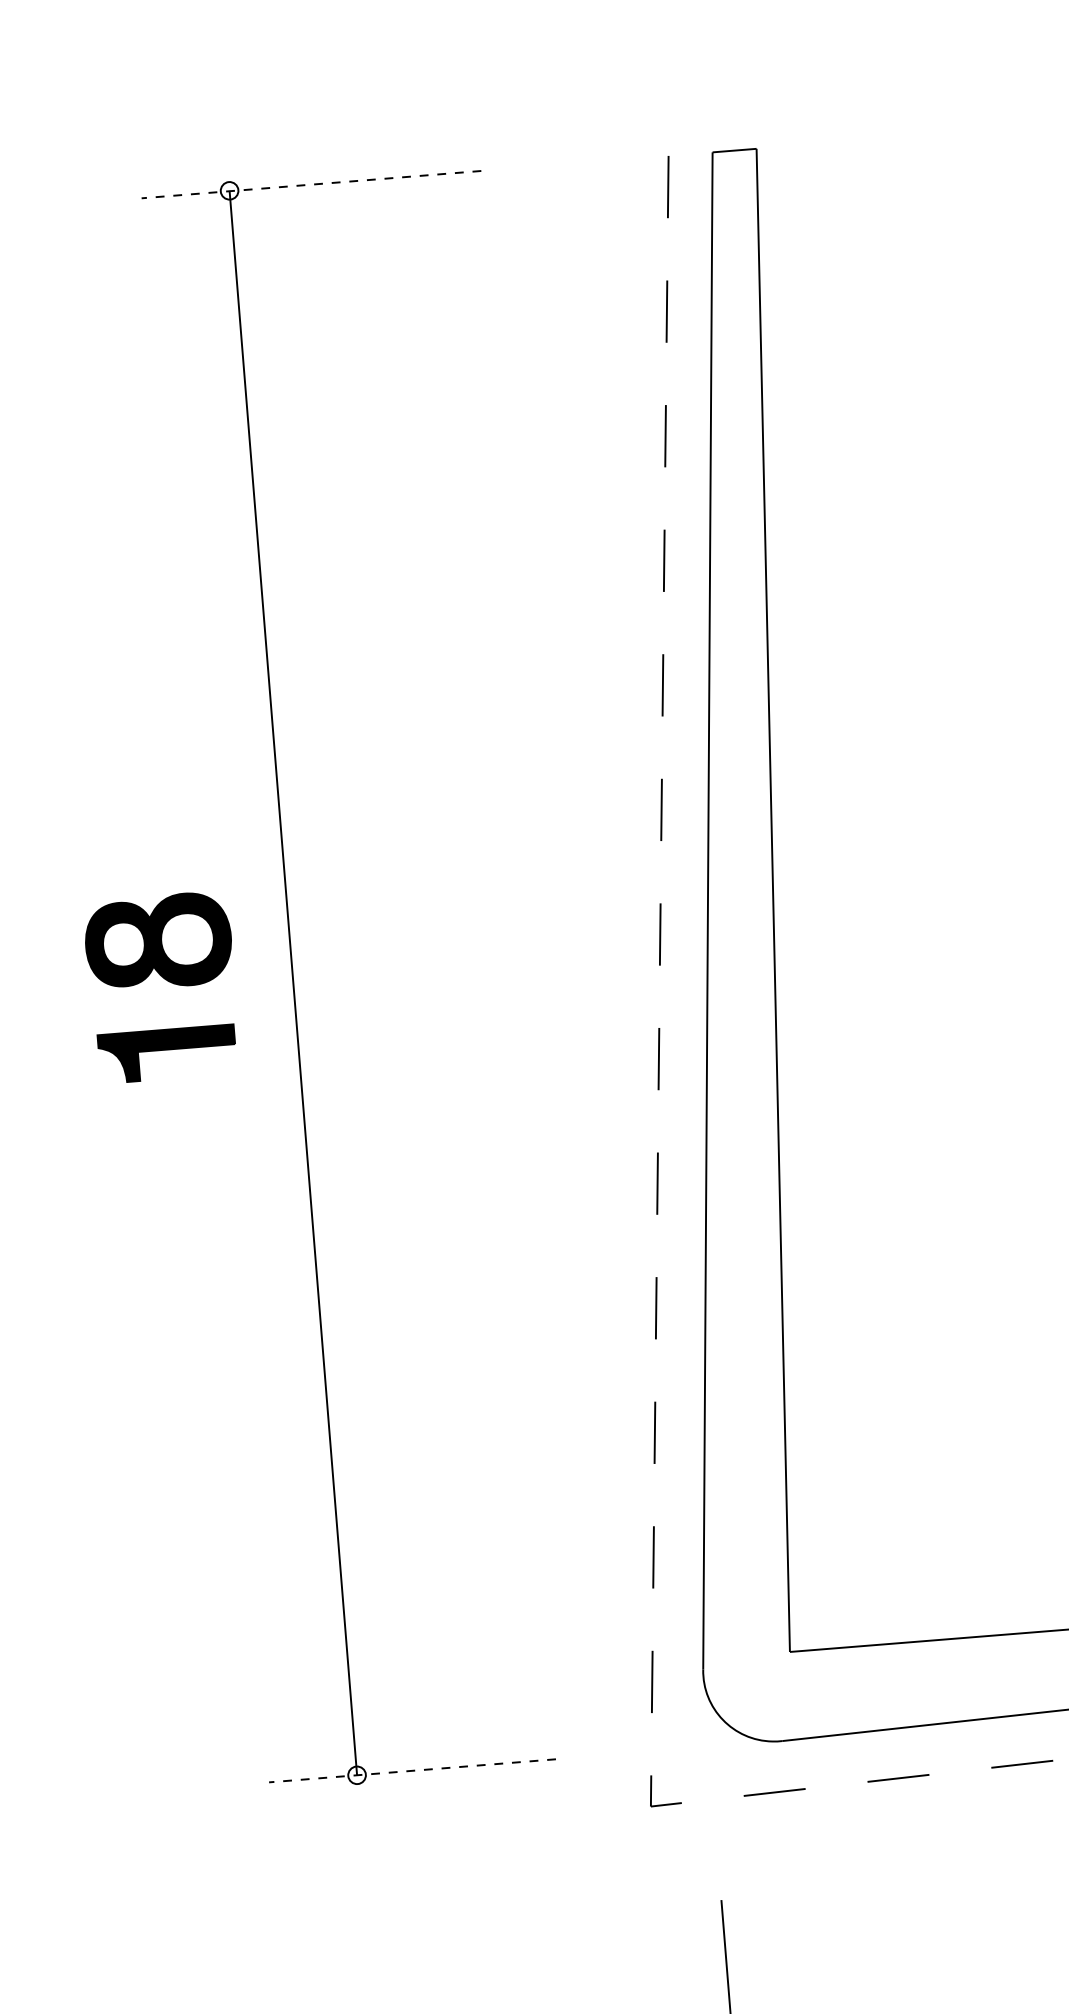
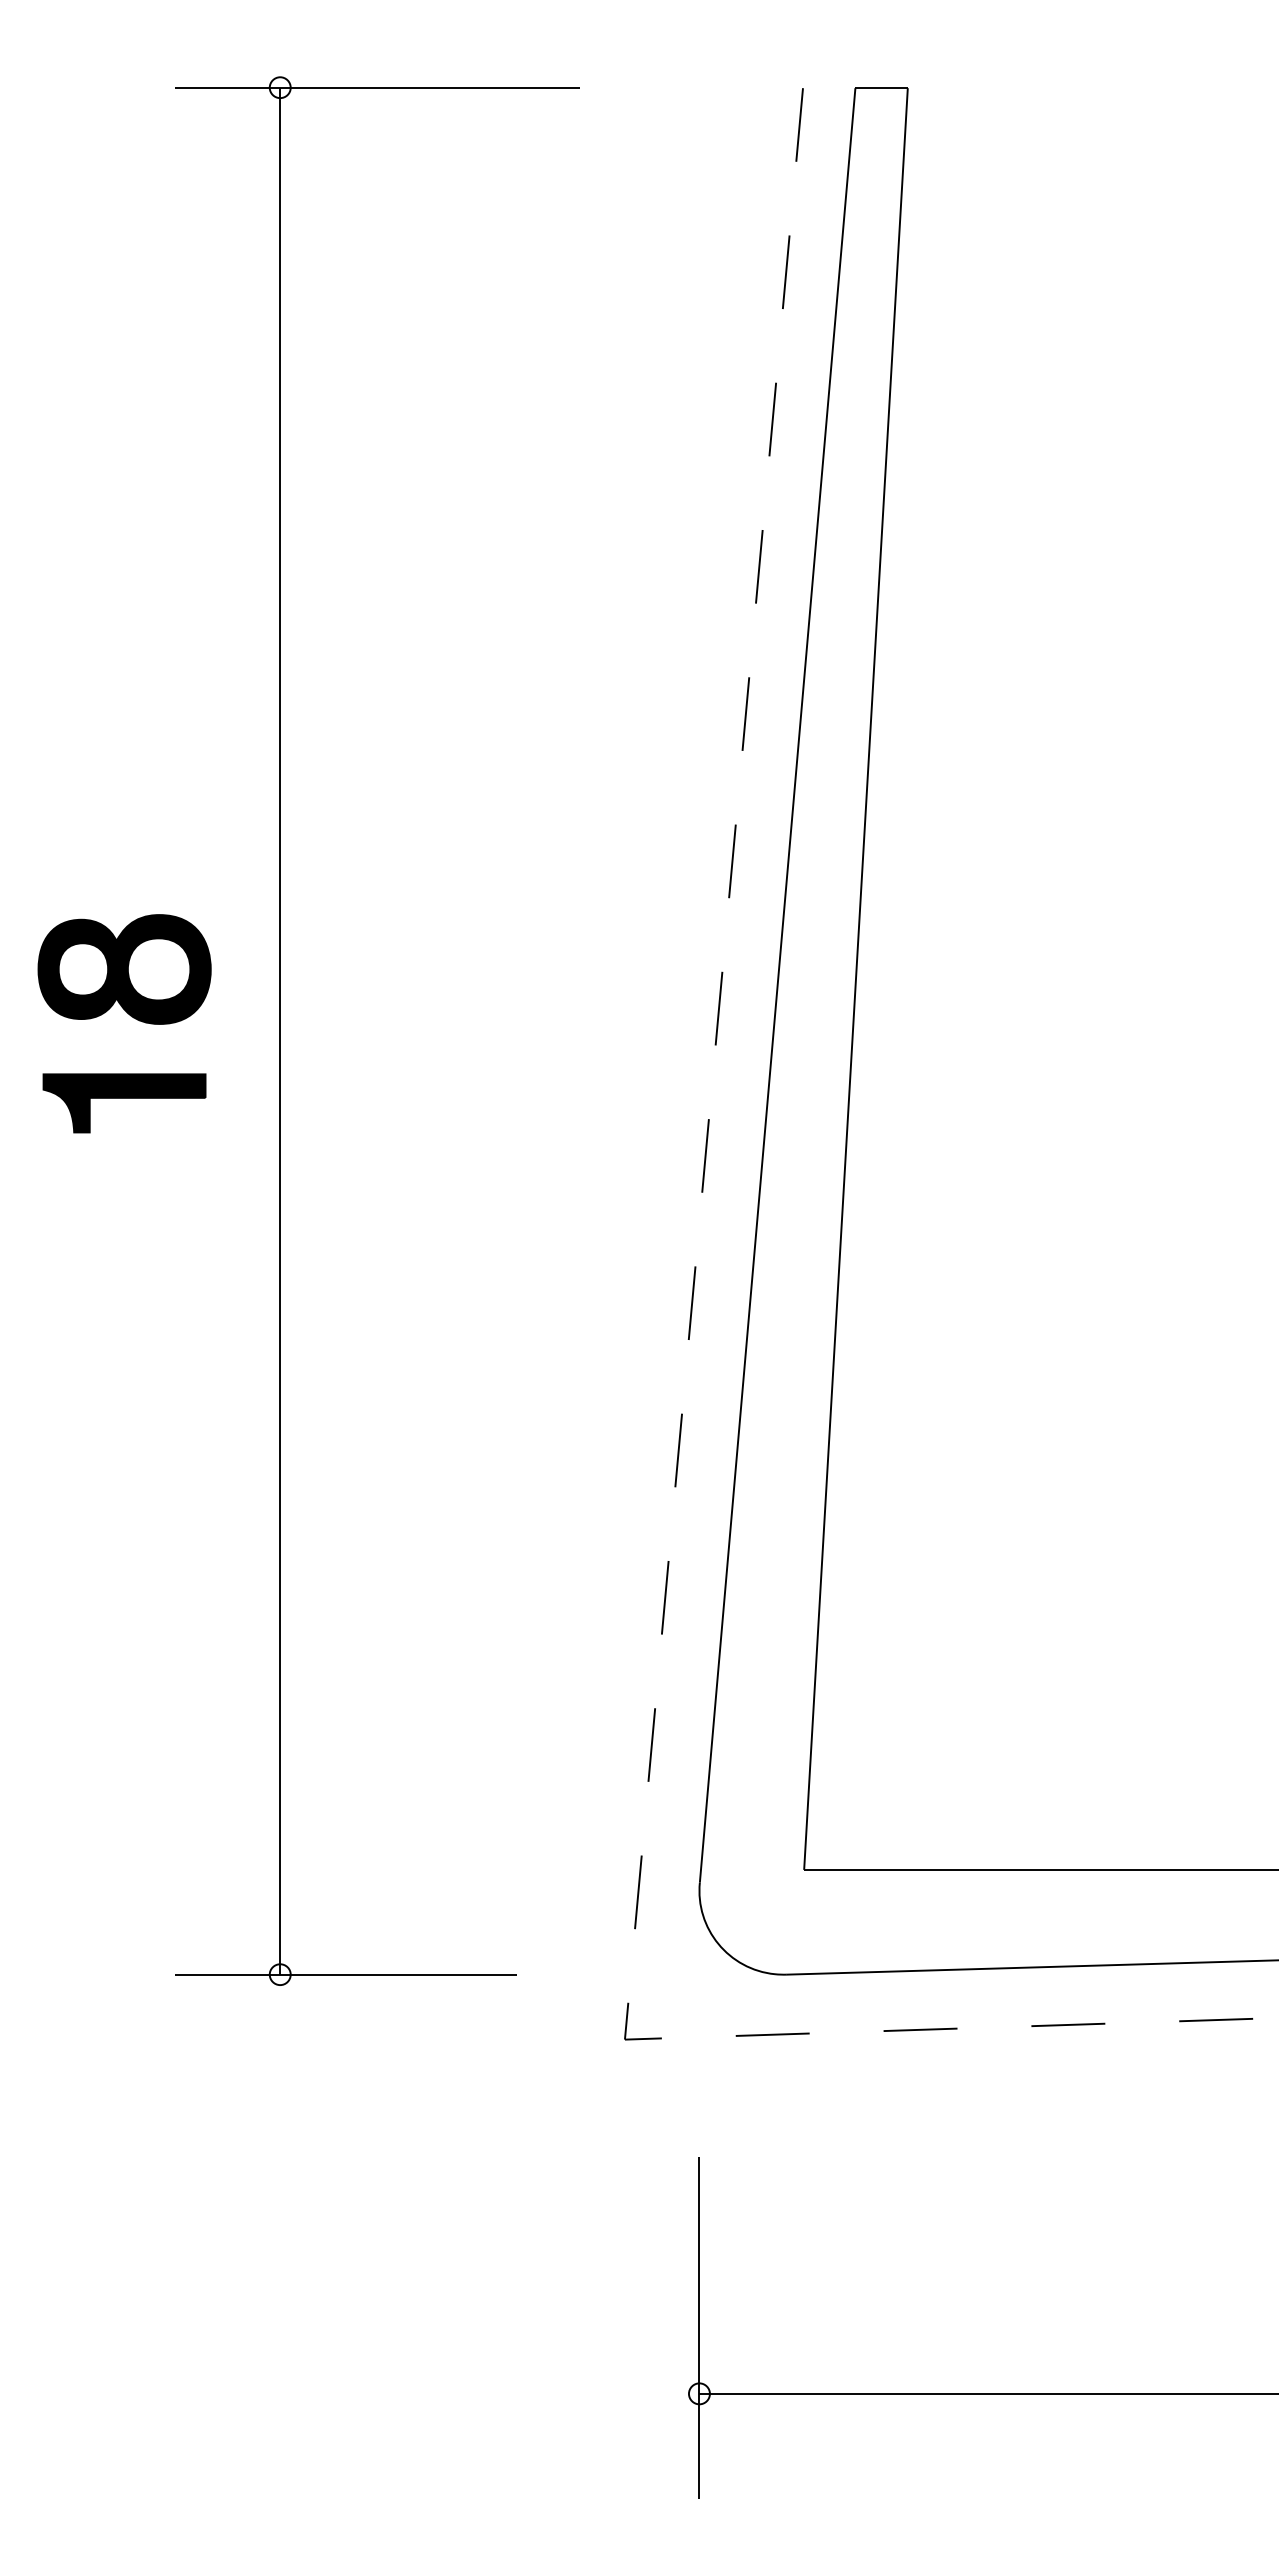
line: (311, 184) -> (377, 88), dashed -> solid
line: (412, 1770) -> (346, 1974), dashed -> solid

